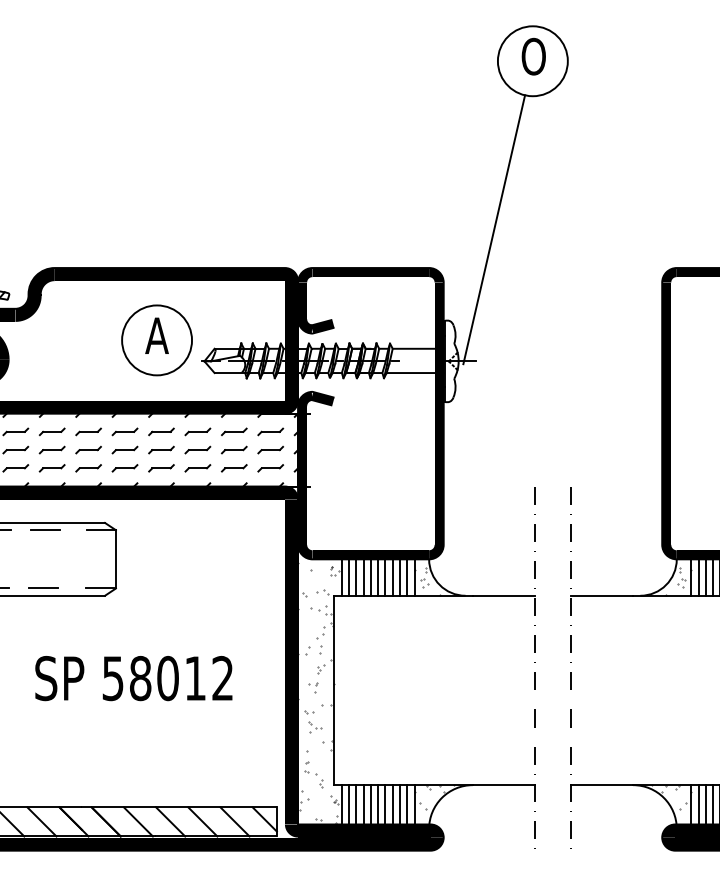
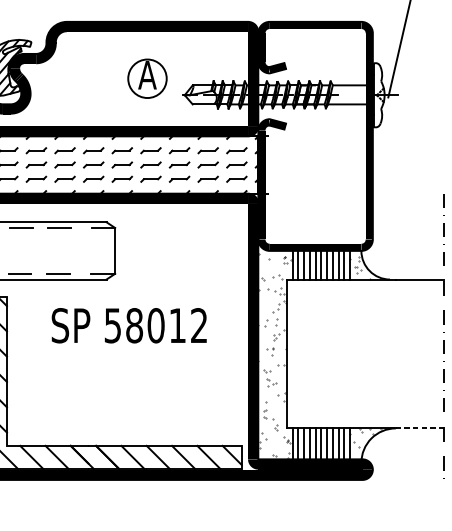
circle: (157, 340) -> (147, 78), size x0.7
text: (133, 678) -> (128, 325), moved
line: (503, 785) -> (419, 428), solid -> dashed

